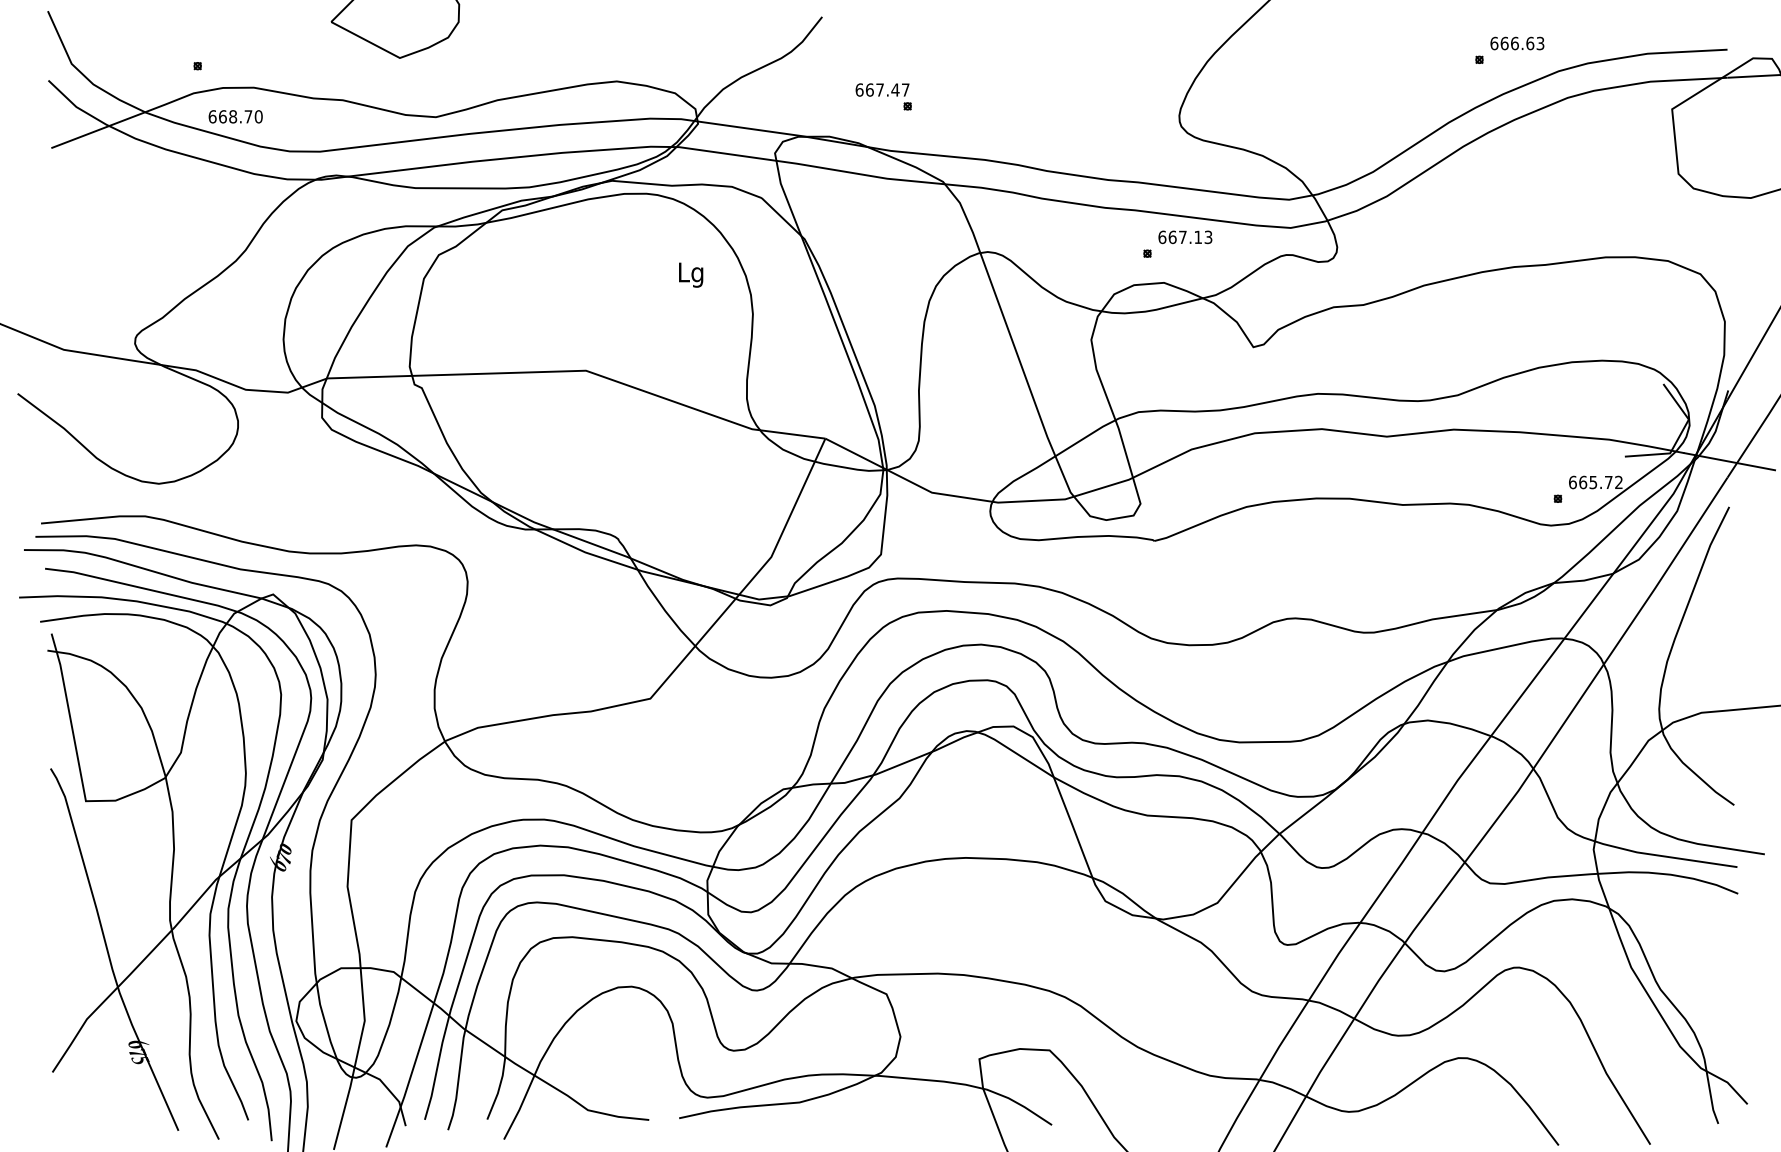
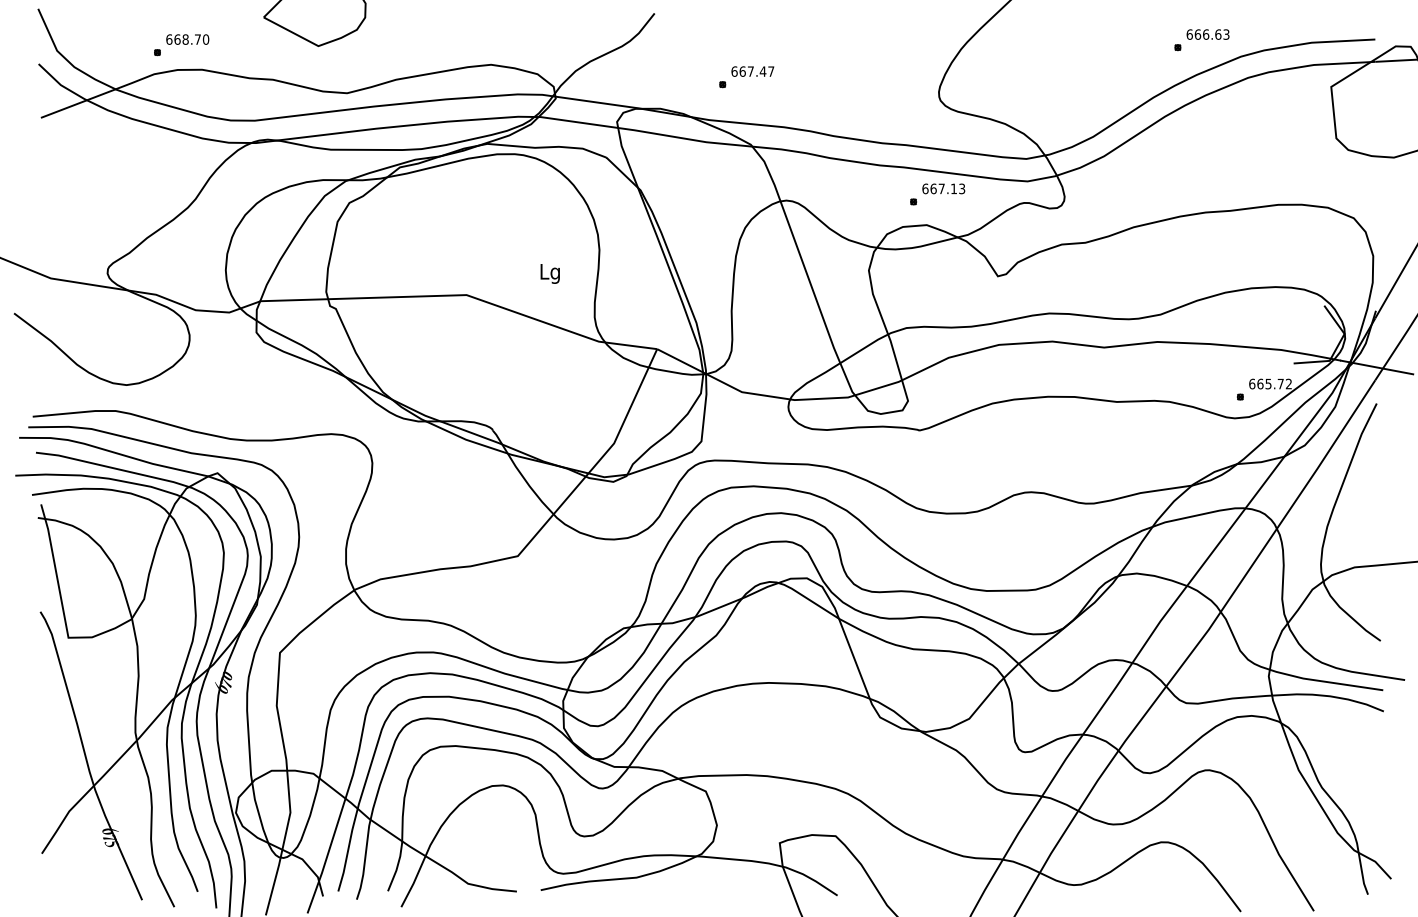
text: (882, 89) -> (752, 71), moved
text: (235, 116) -> (187, 39), moved
text: (691, 274) -> (550, 273), moved

